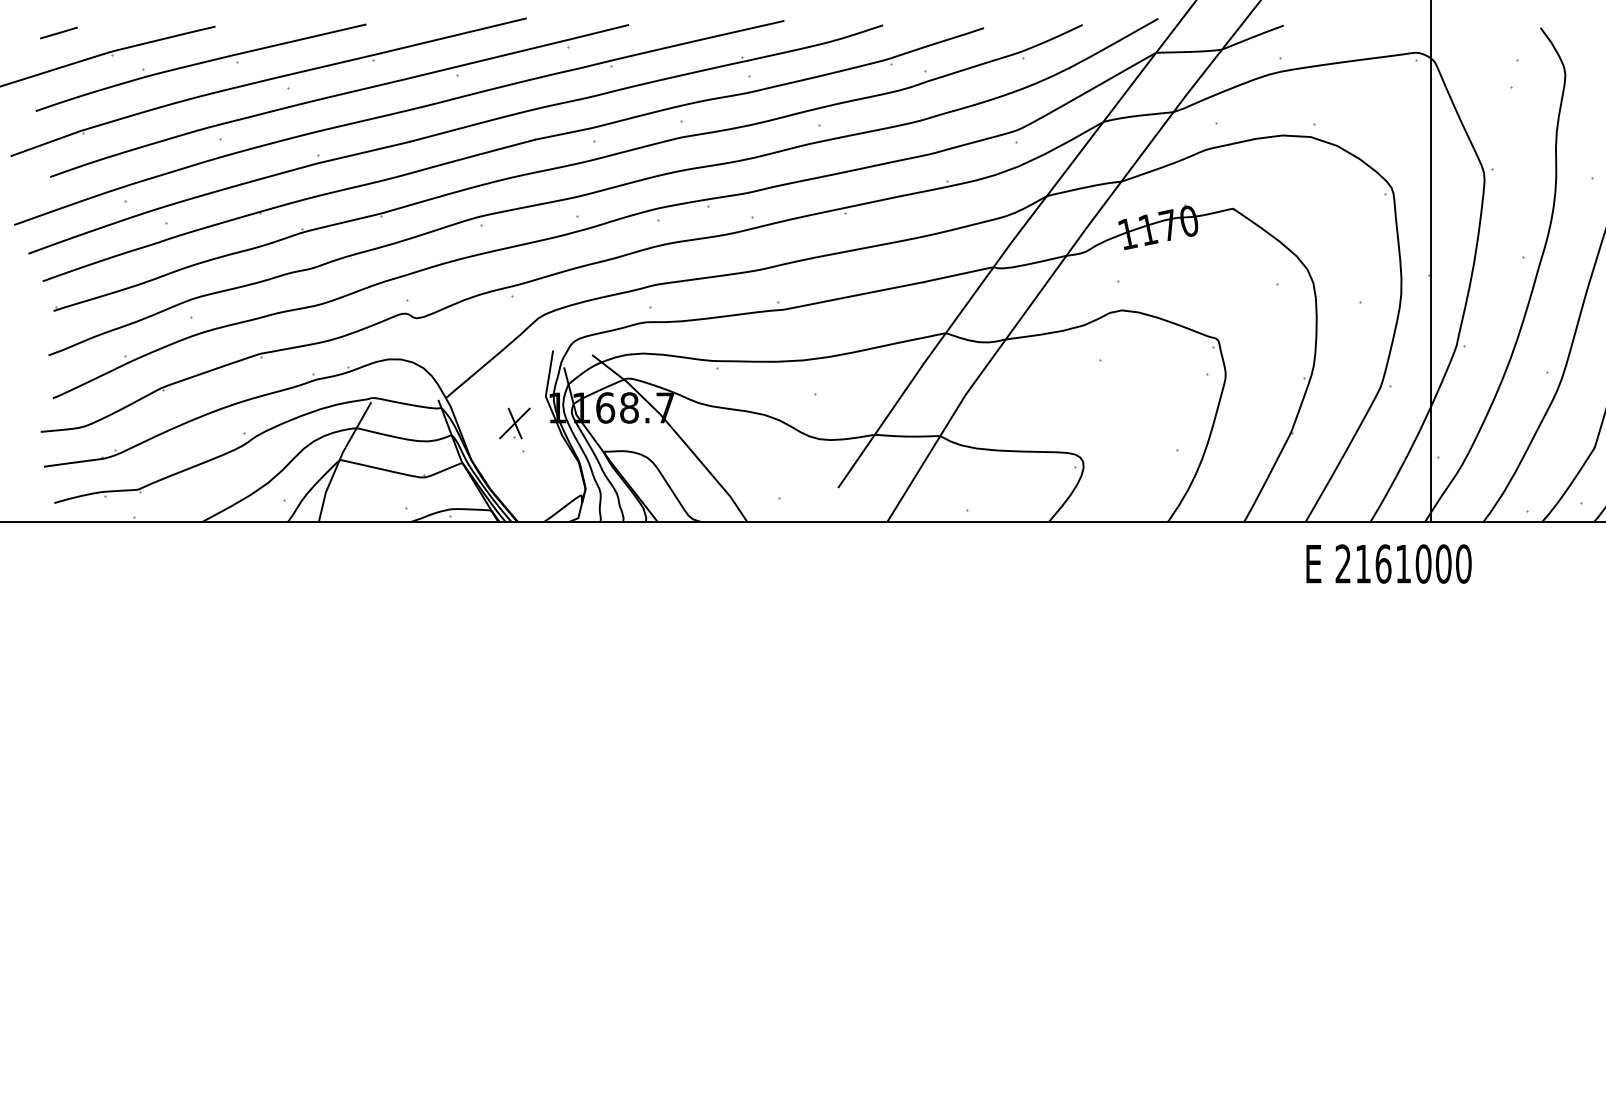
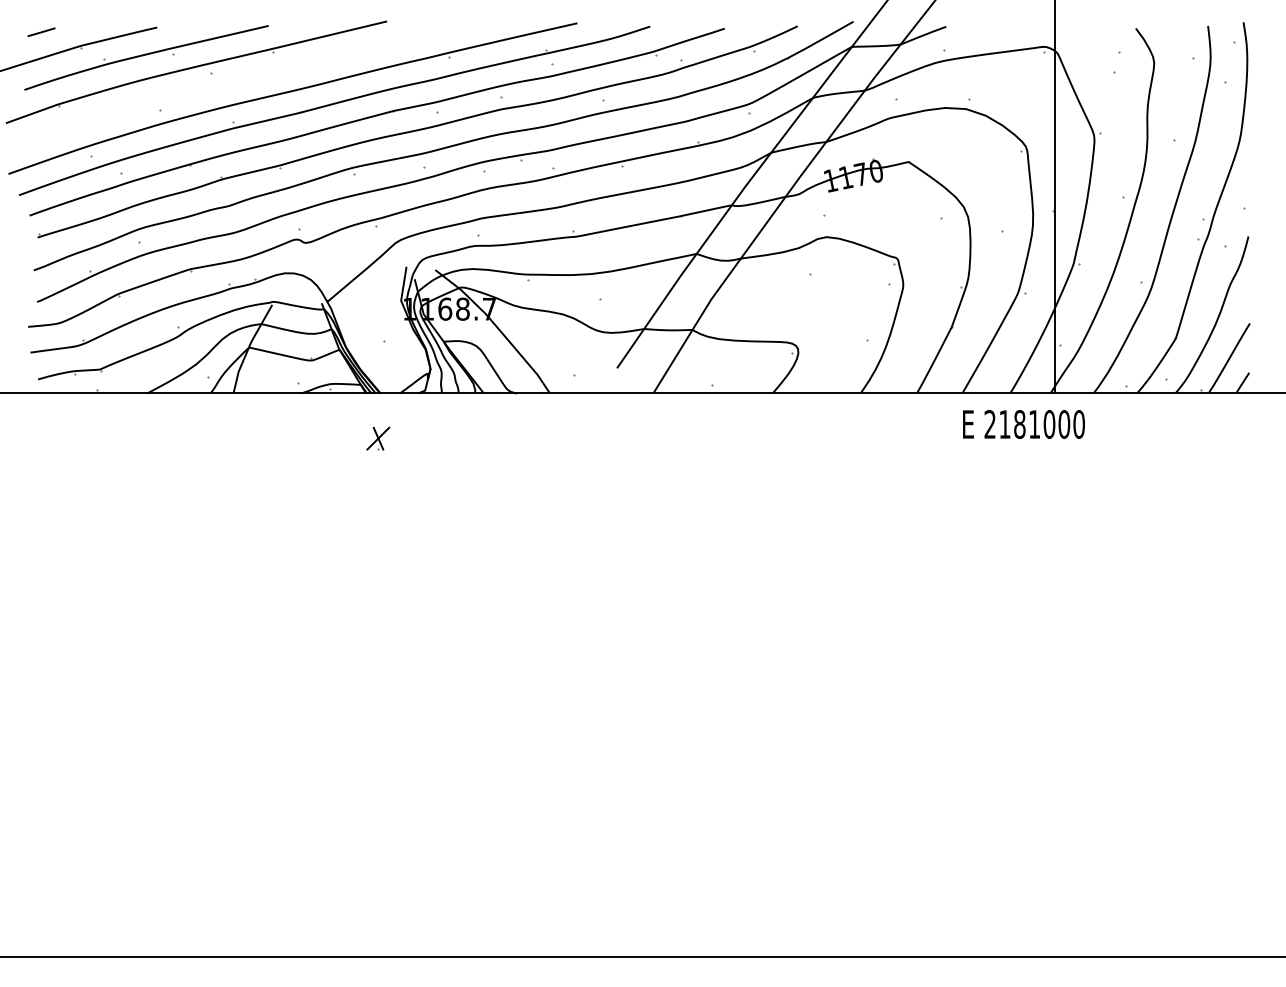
part: (339, 101) -> (248, 82), removed
part: (515, 423) -> (378, 438), moved
text: (1382, 564) -> (1019, 424), 2161000 -> 2181000

